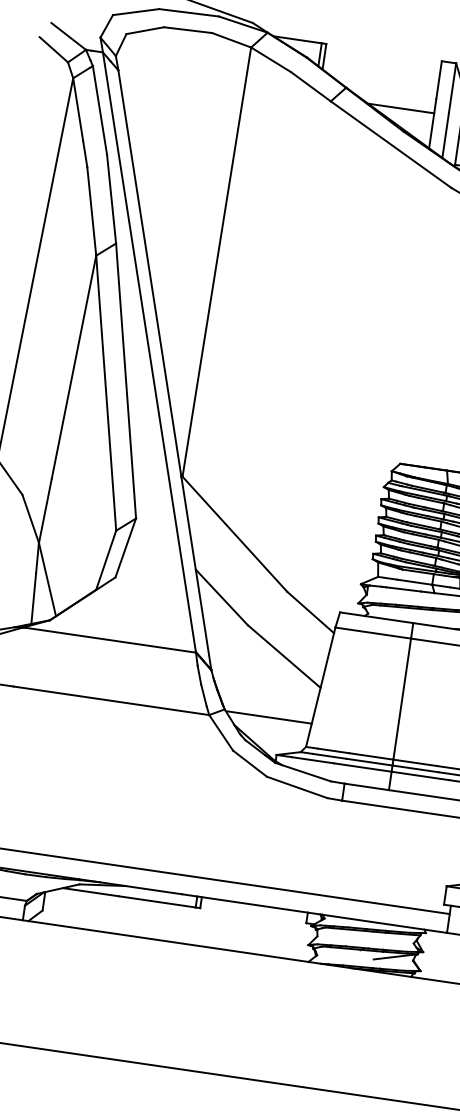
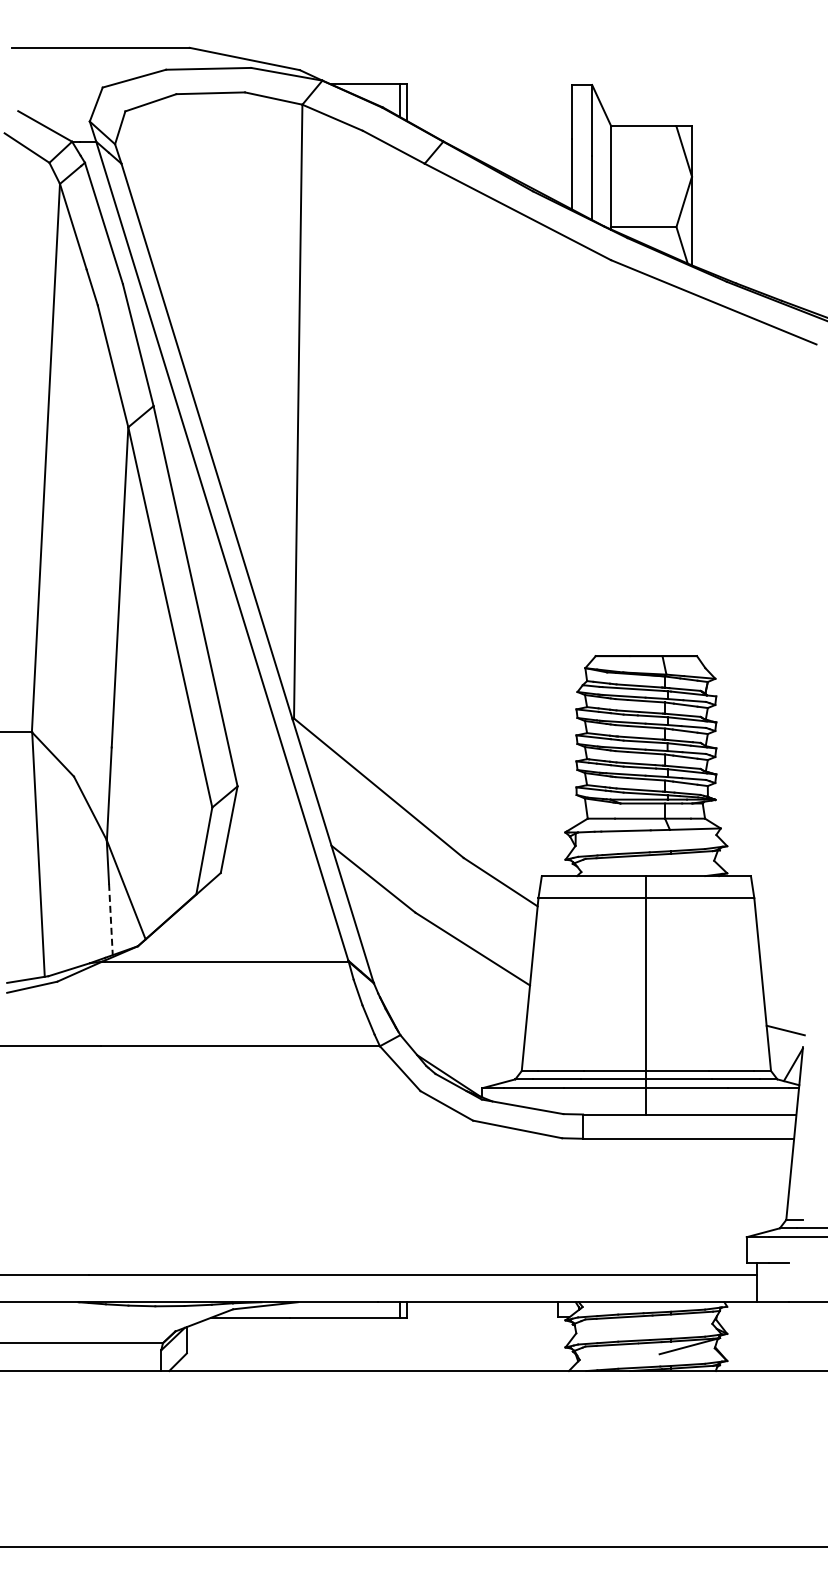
line: (401, 108) -> (524, 159), removed
line: (33, 598) -> (110, 919), solid -> dashed
line: (268, 717) -> (463, 1037), removed

